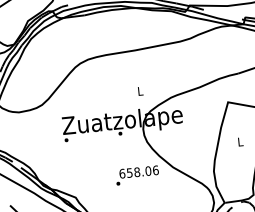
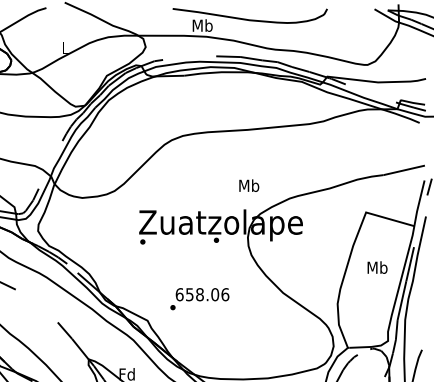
text: (140, 91) -> (249, 185), L -> Mb
text: (240, 141) -> (377, 267), L -> Mb
text: (137, 175) -> (199, 299), moved

